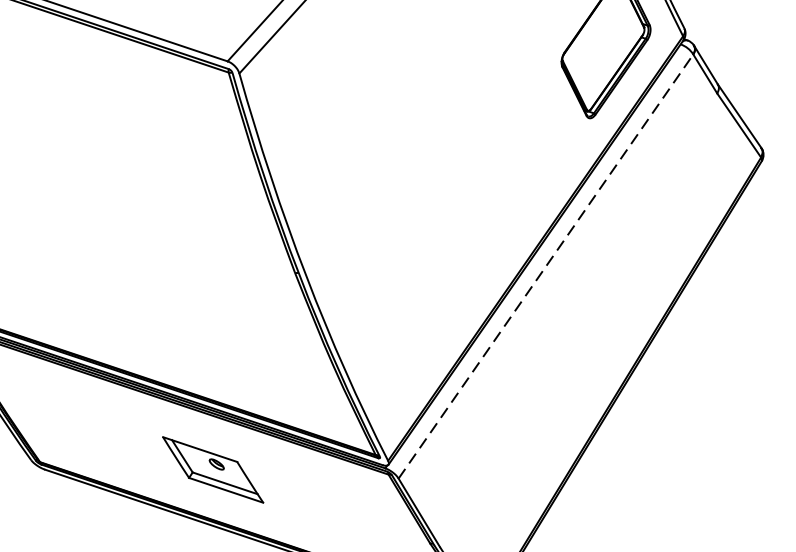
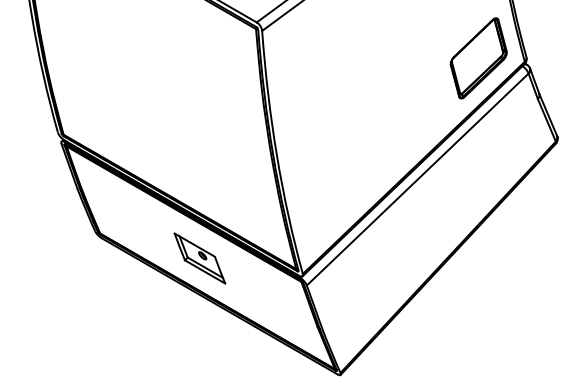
line: (547, 266) -> (418, 179), dashed -> solid

